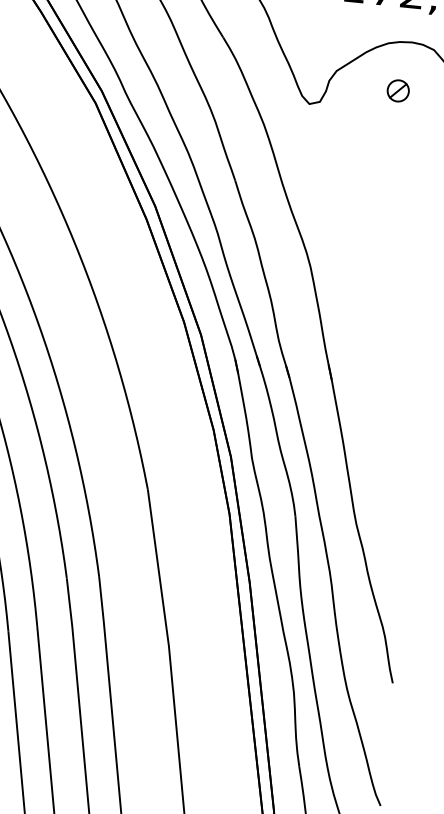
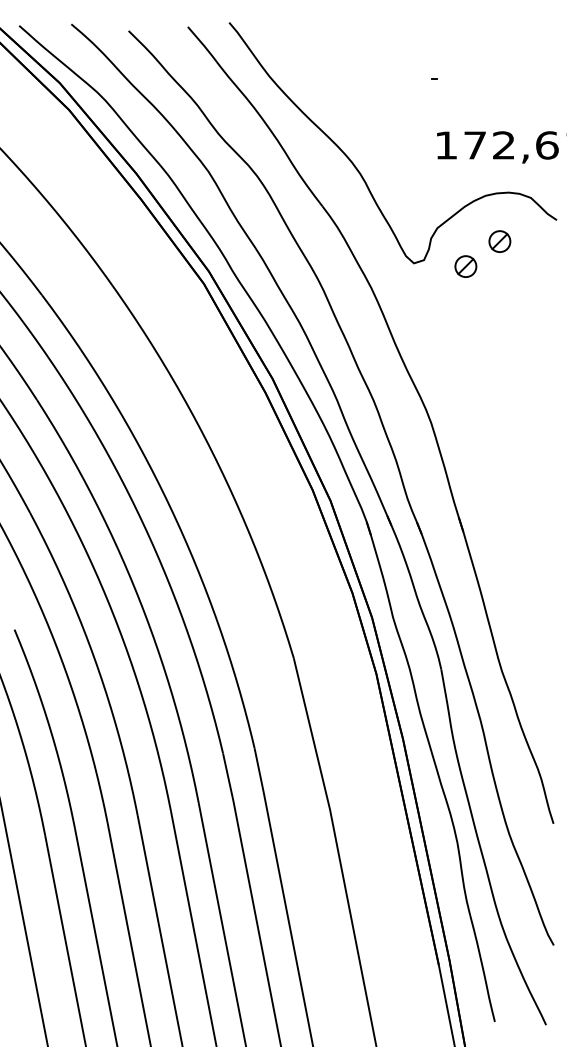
part: (361, 112) -> (465, 266), added

